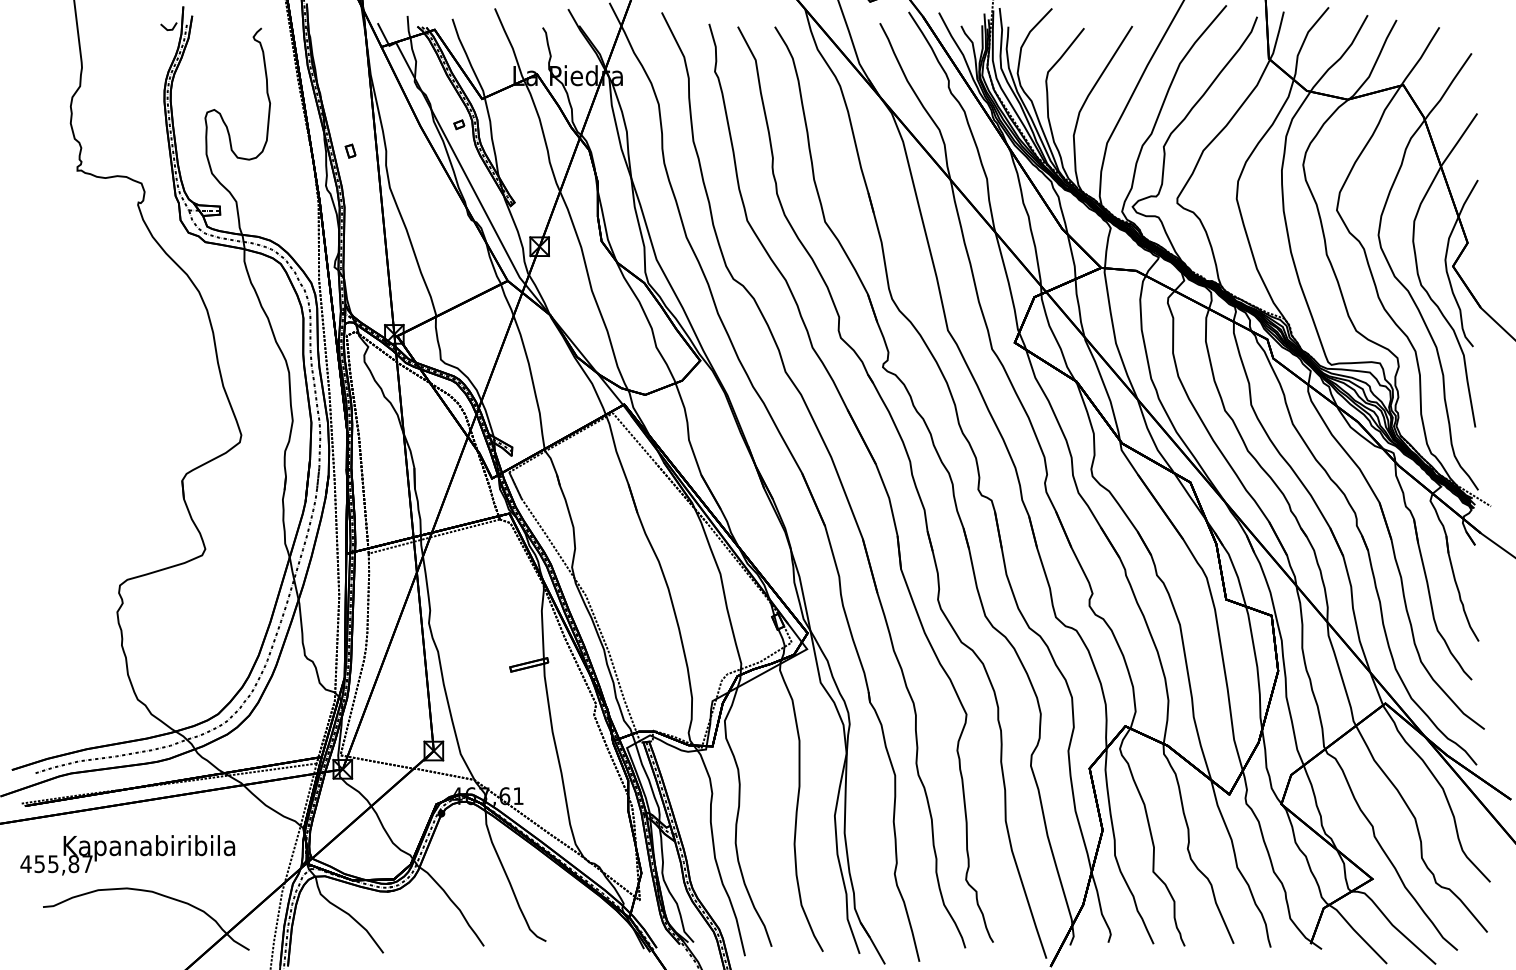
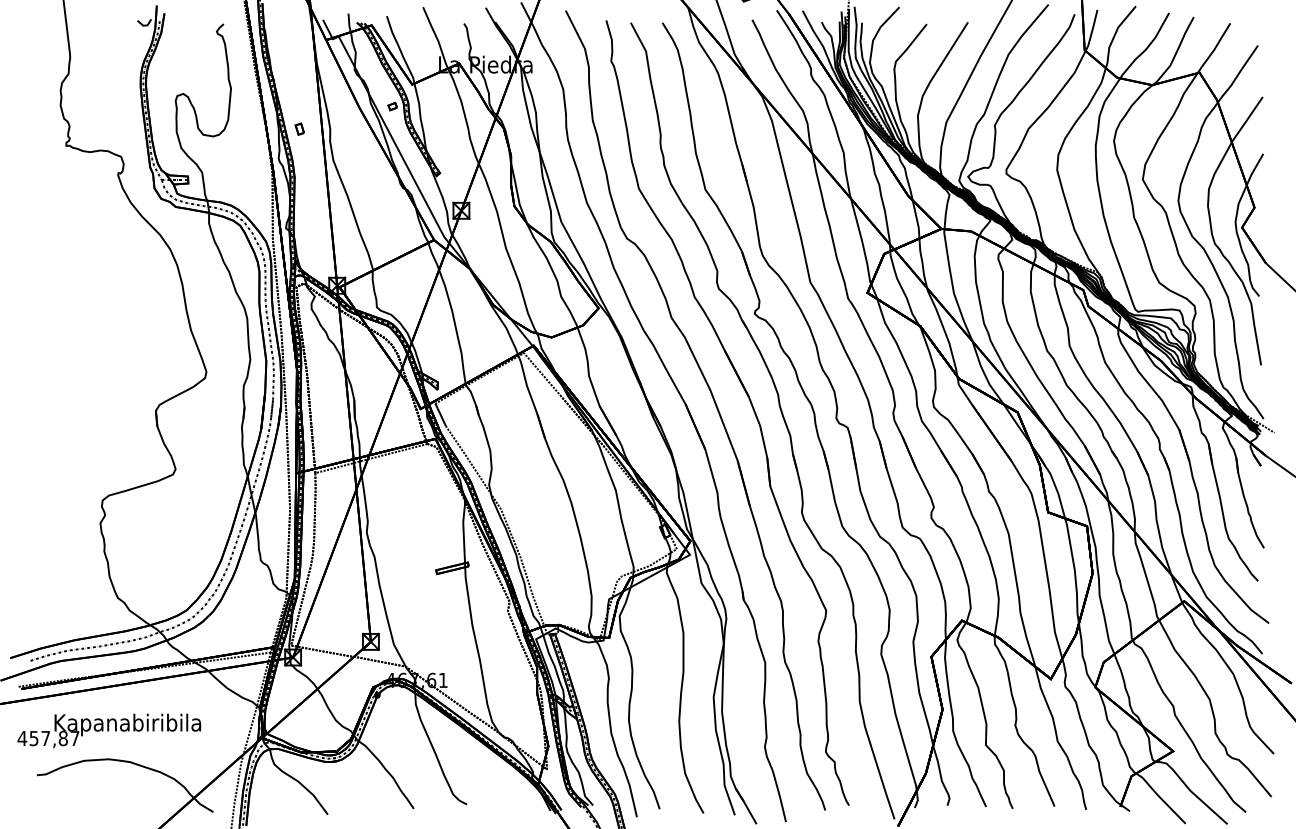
text: (53, 864) -> (45, 738), 455,87 -> 457,87

